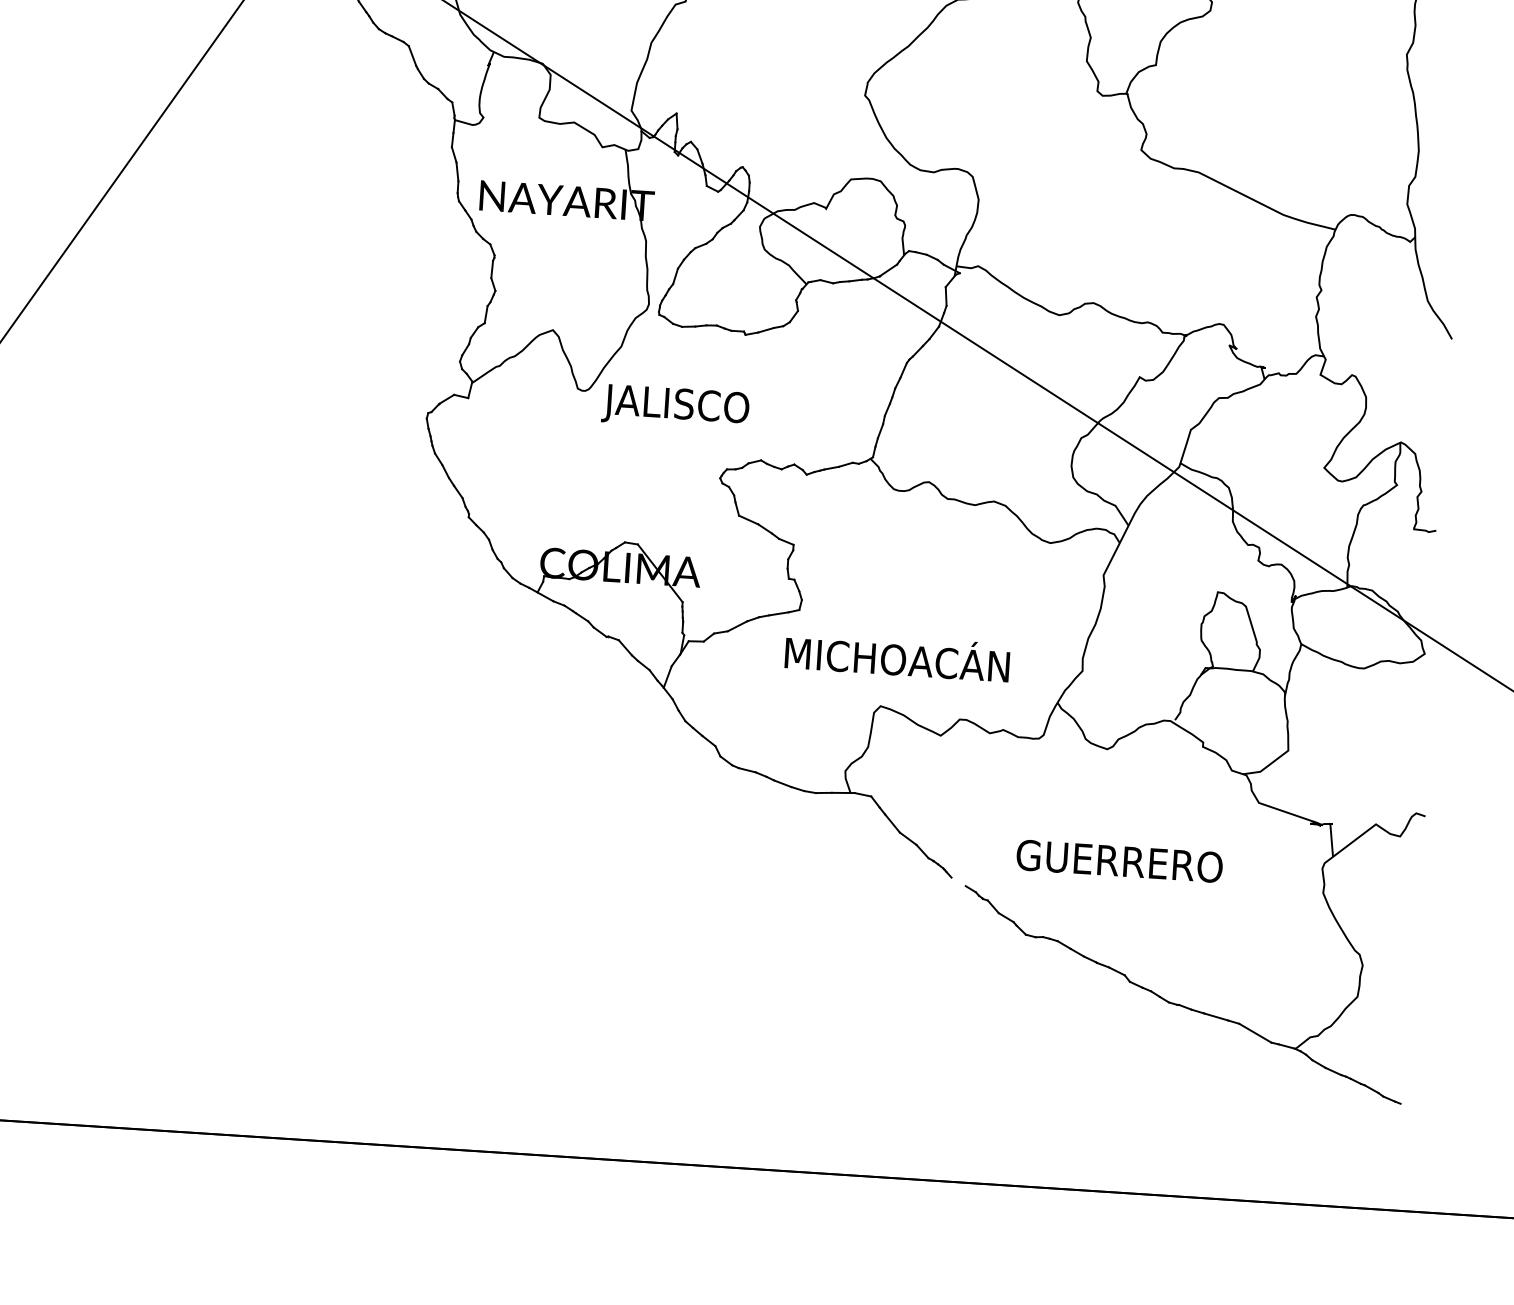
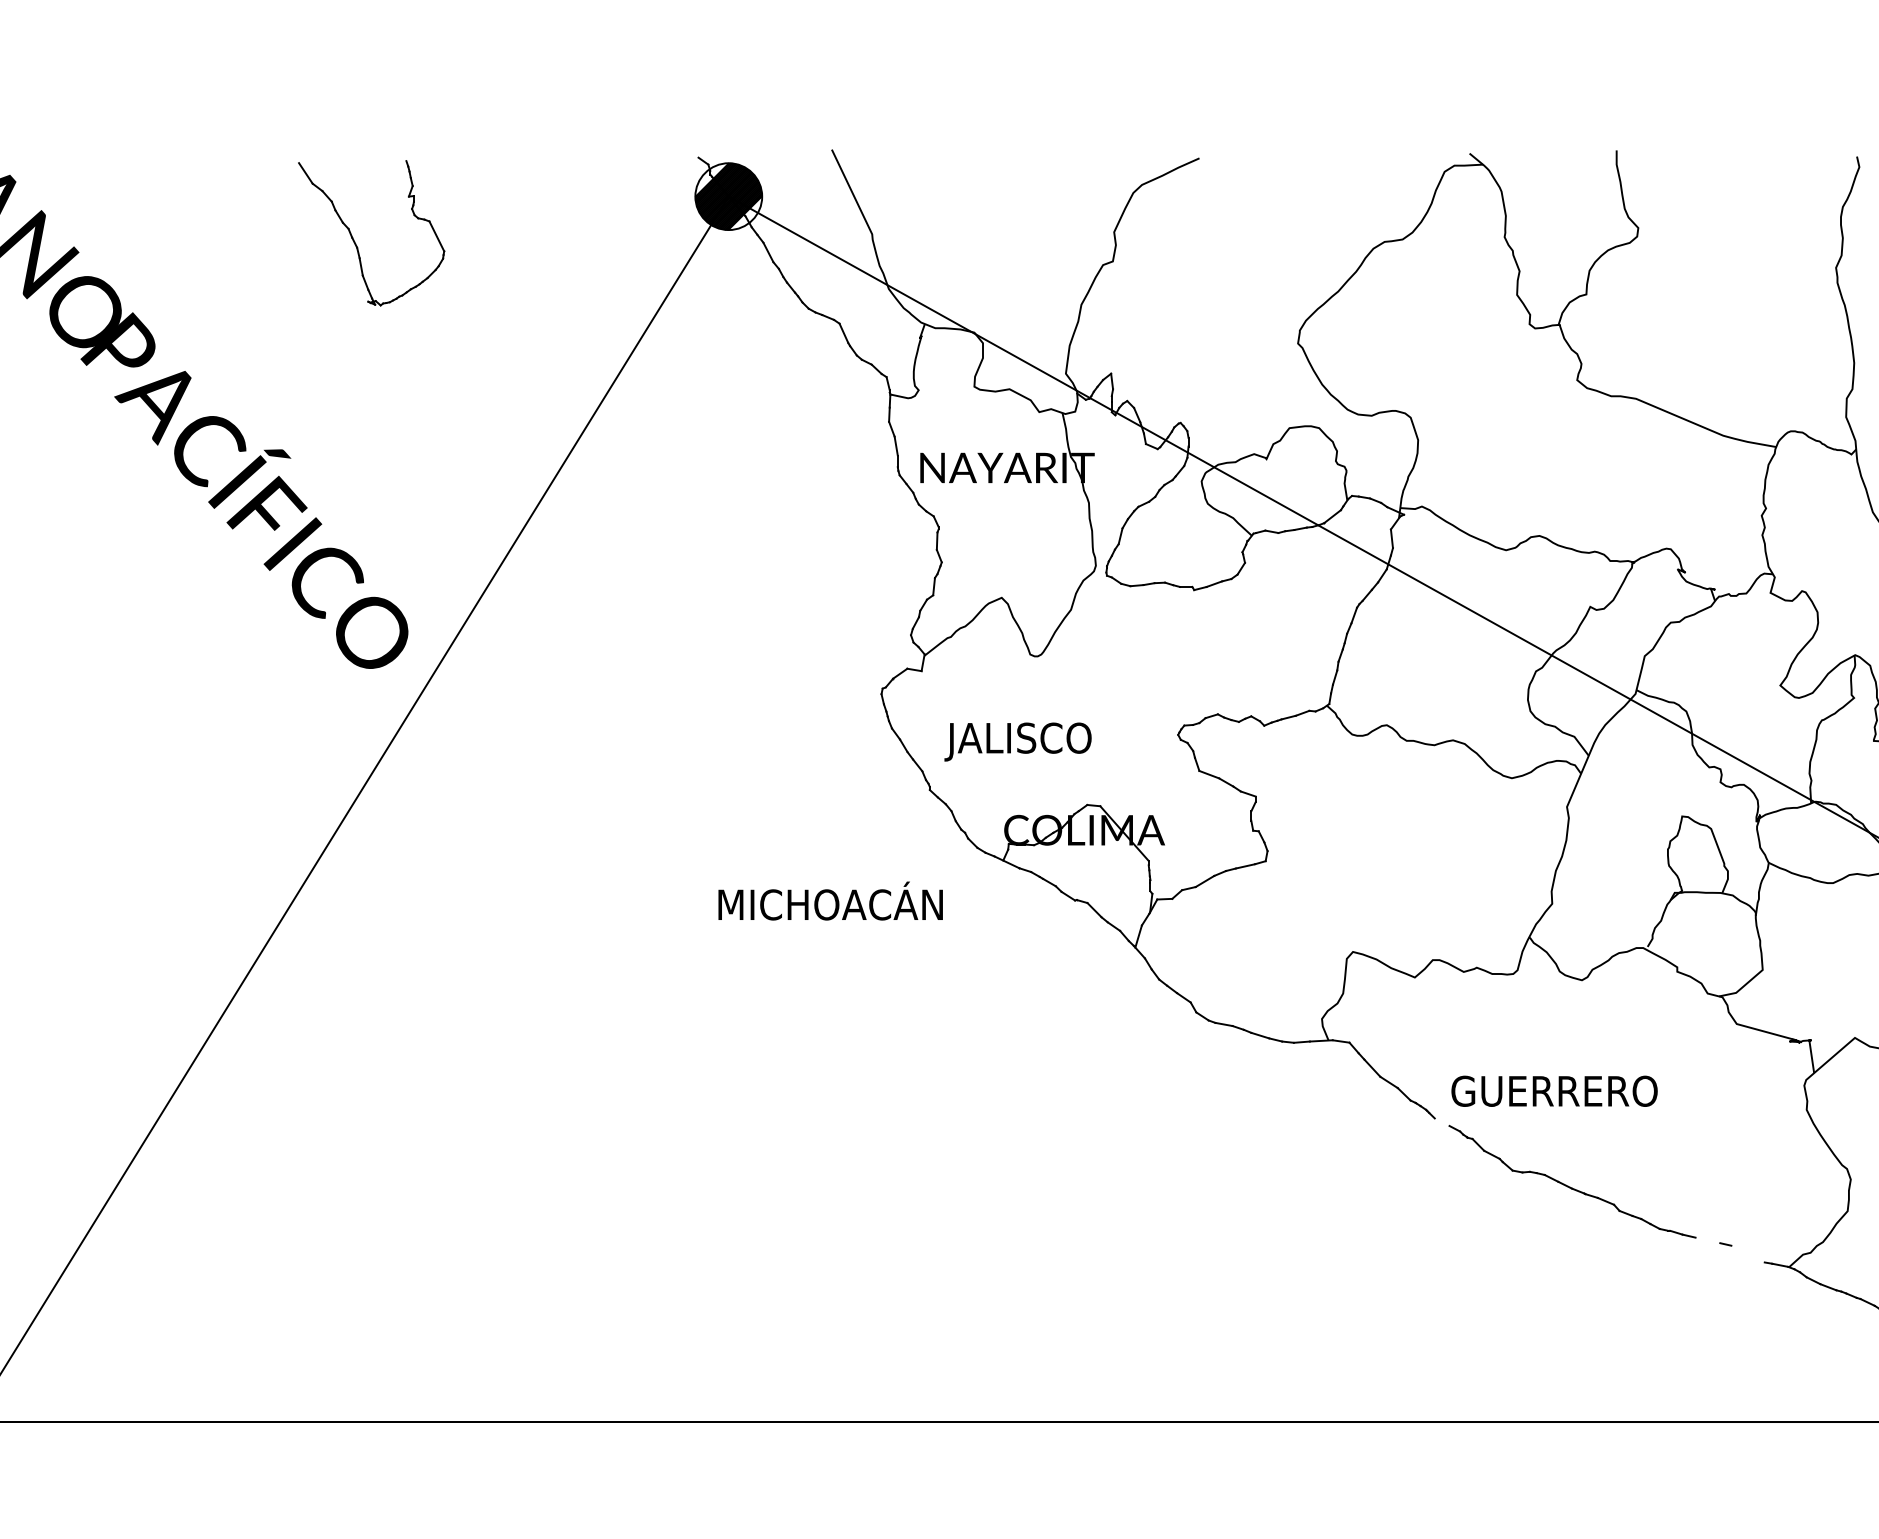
text: (675, 406) -> (1017, 741), moved
text: (897, 655) -> (830, 900), moved
text: (1119, 860) -> (1554, 1090), moved
line: (1215, 1017) -> (1707, 1240), removed
line: (1254, 1032) -> (1747, 1253), removed

